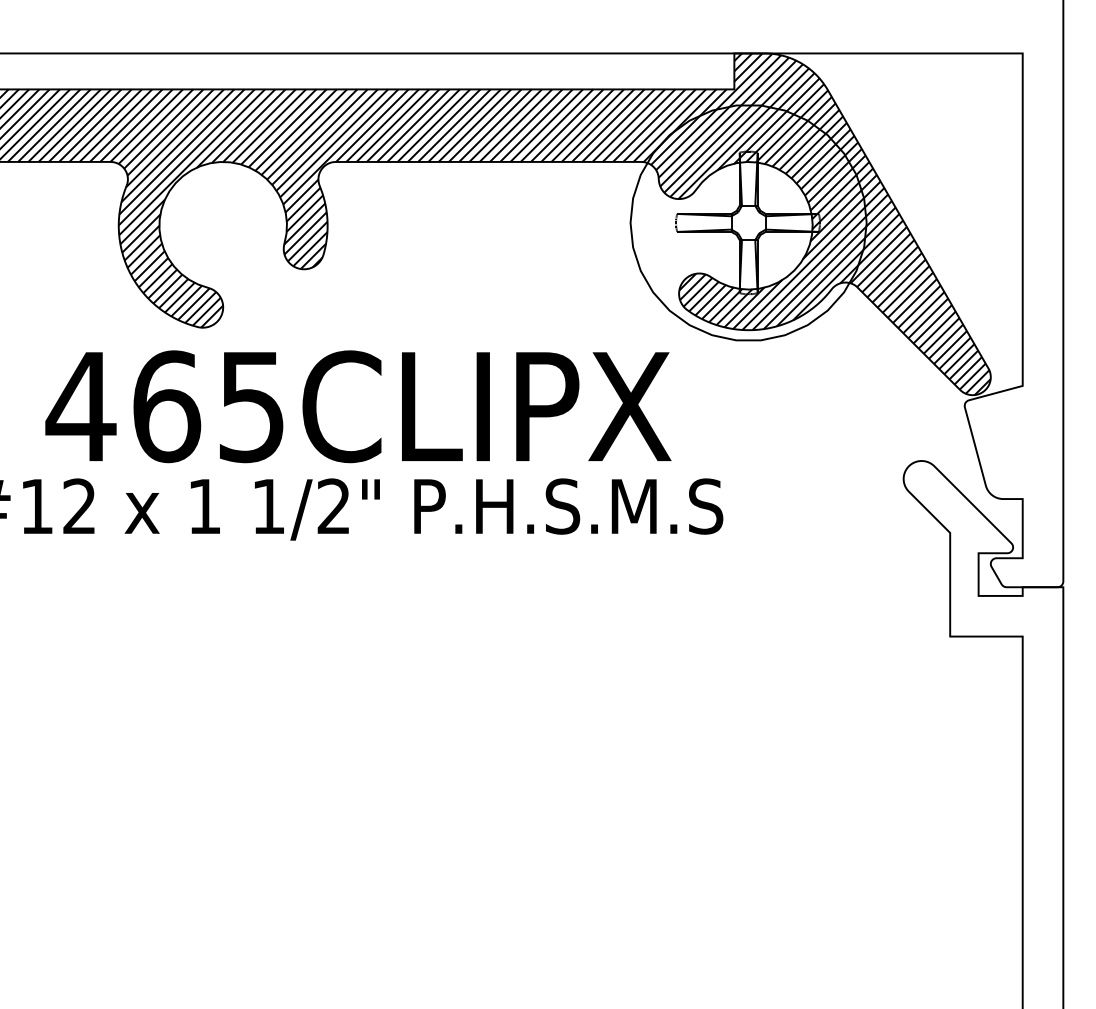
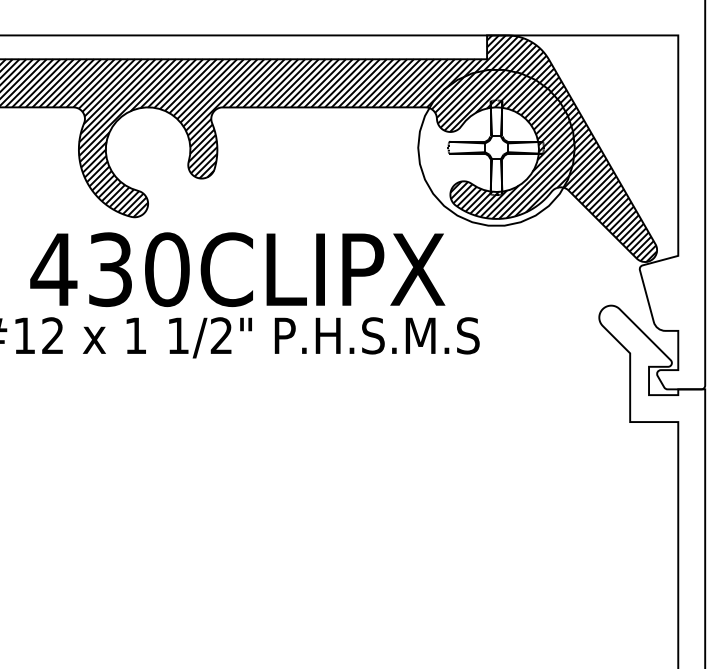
text: (208, 406) -> (138, 269), 465CLIPX -> 430CLIPX

